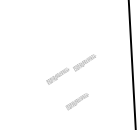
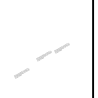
text: (76, 101) -> (21, 73), moved

